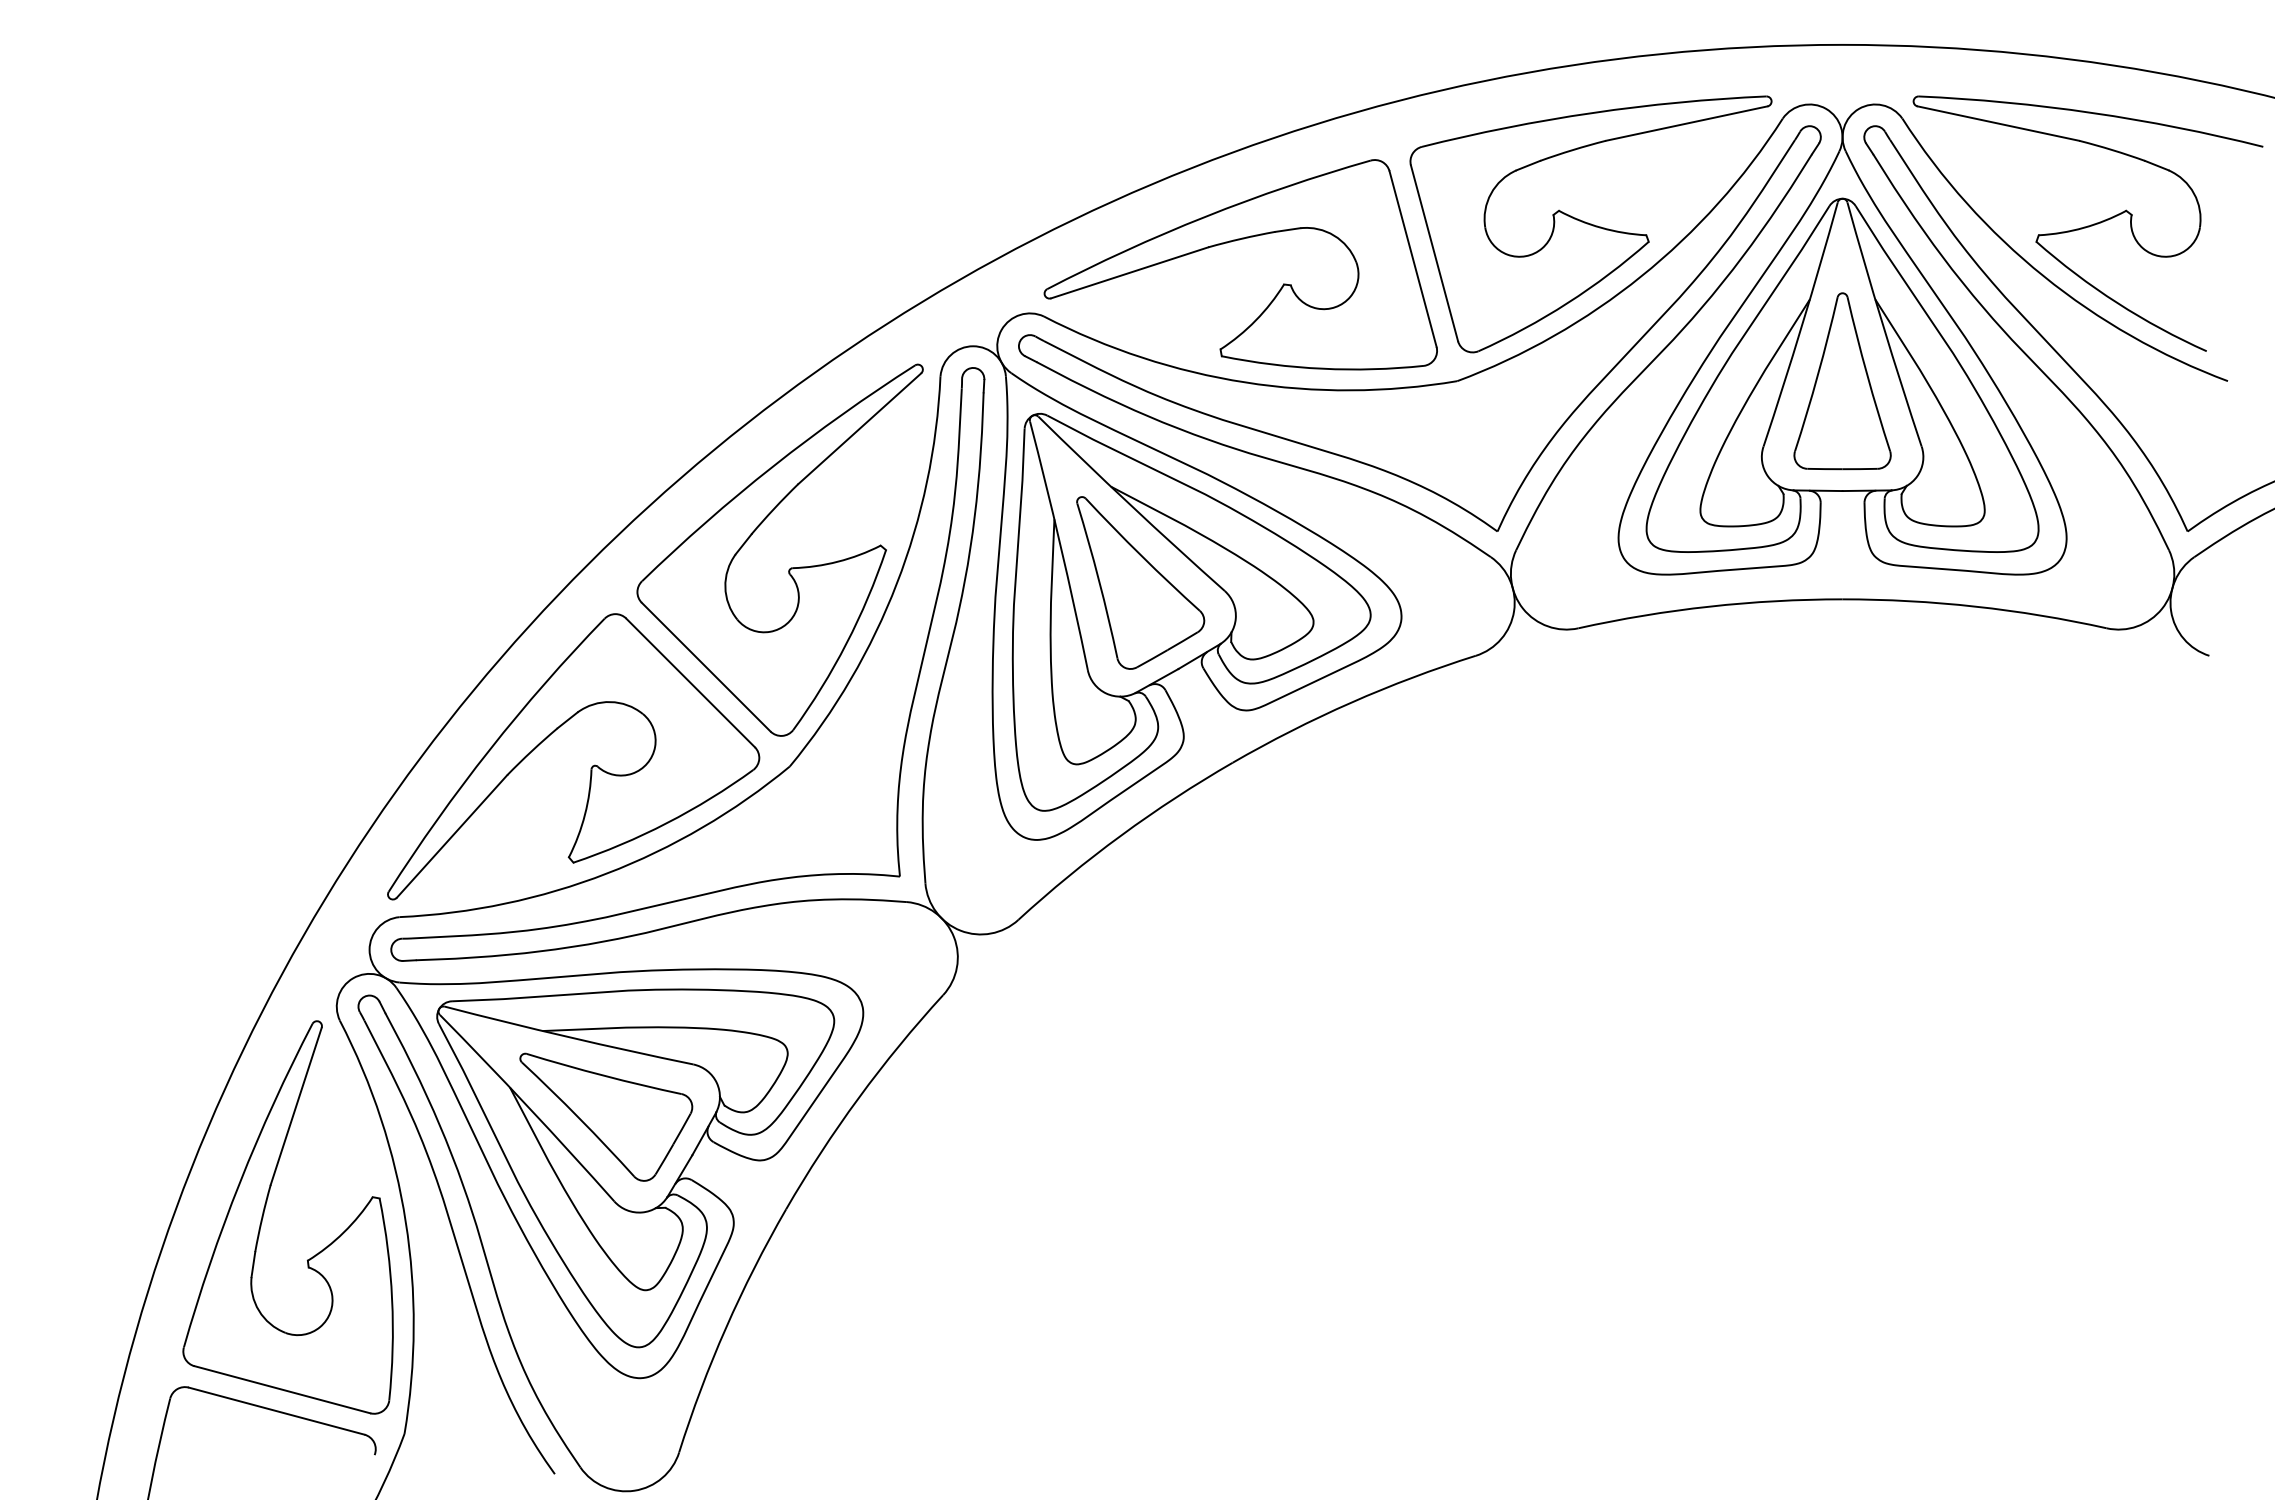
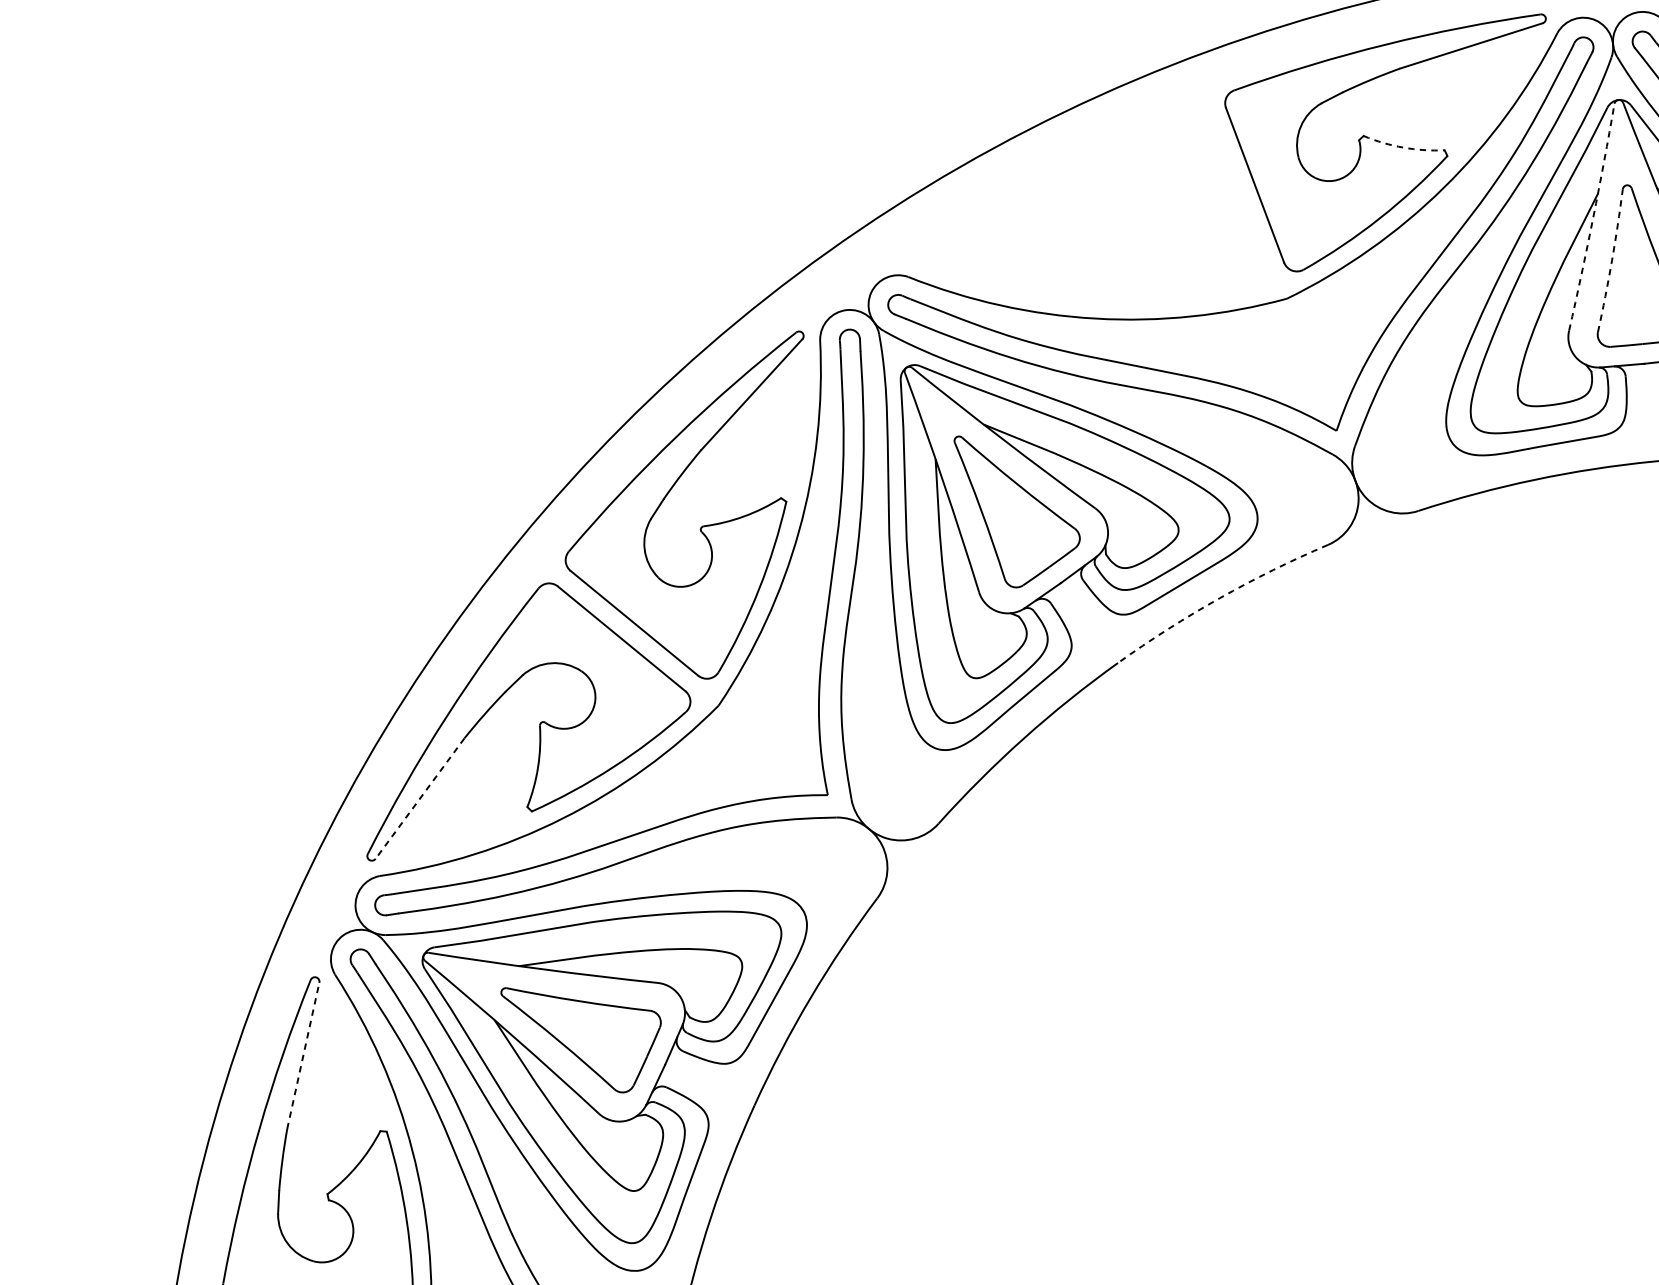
arc: (1601, 227) -> (1403, 147), solid -> dashed
part: (1235, 241) -> (1074, 192), removed
arc: (1802, 325) -> (1593, 217), solid -> dashed
arc: (1818, 374) -> (1612, 260), solid -> dashed
arc: (1351, 702) -> (1219, 598), solid -> dashed
line: (451, 836) -> (419, 798), solid -> dashed
line: (296, 1105) -> (303, 1055), solid -> dashed

